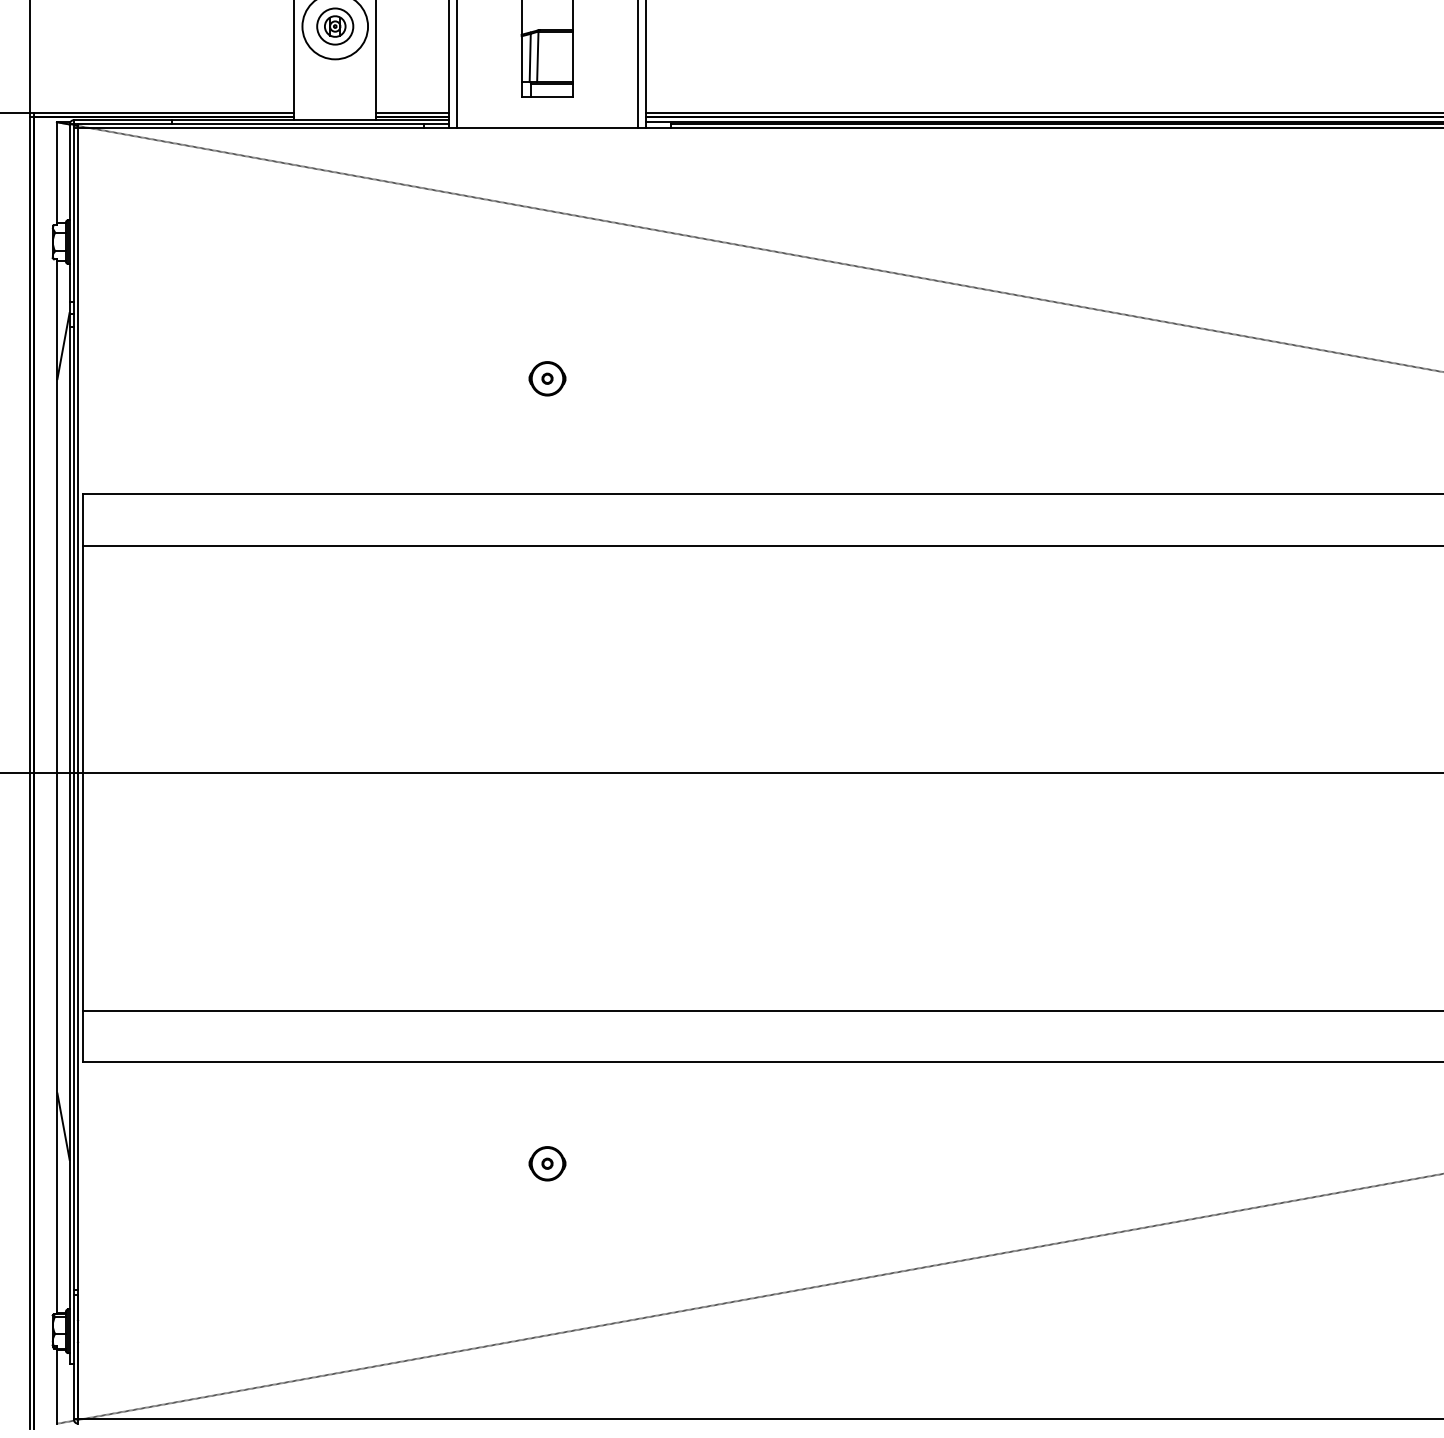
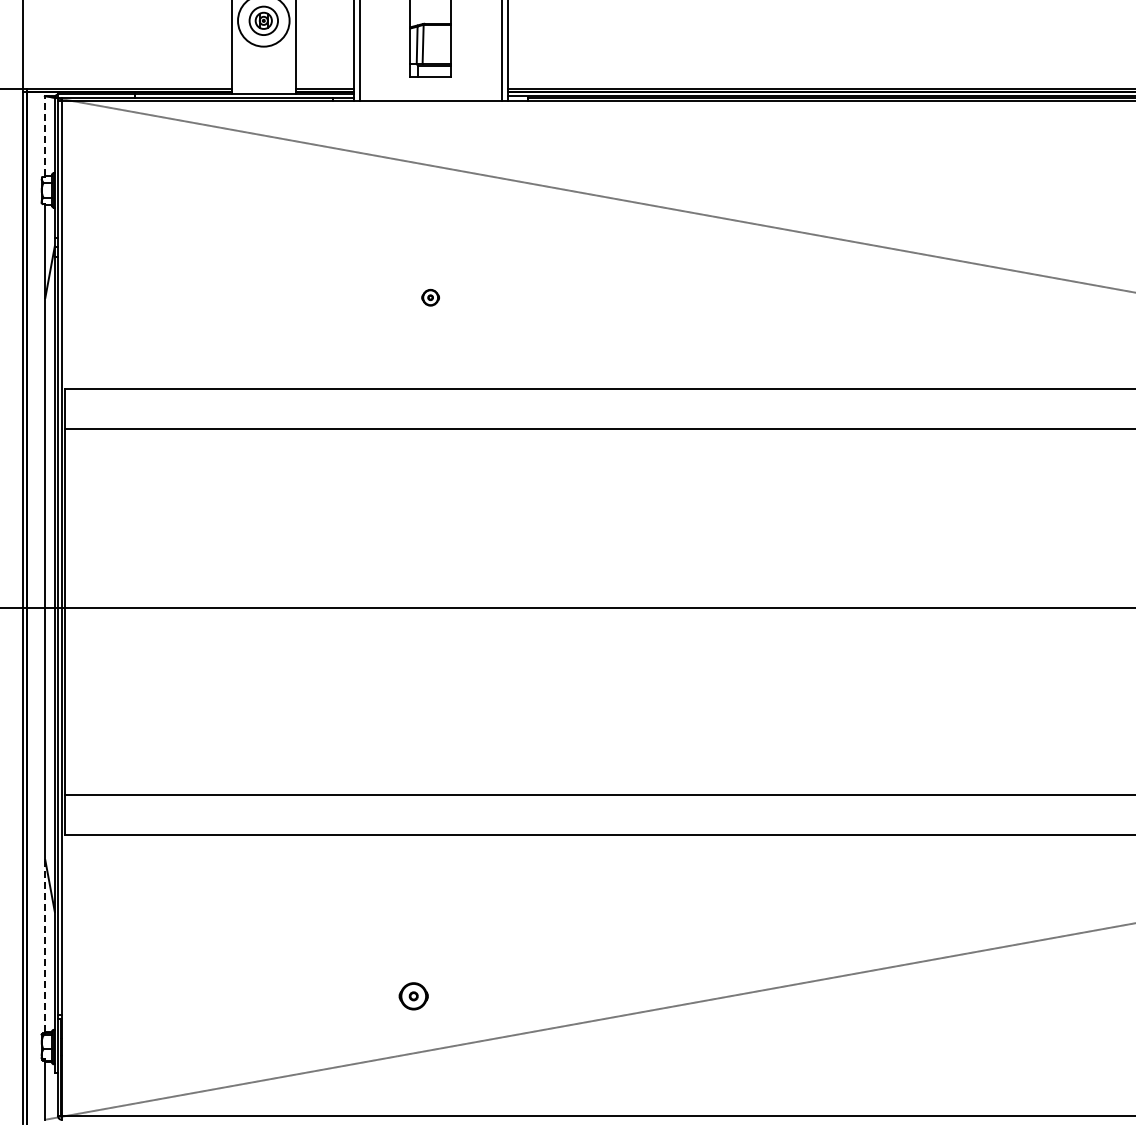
line: (56, 172) -> (44, 135), solid -> dashed
part: (547, 378) -> (430, 297), size x0.6
part: (547, 1163) -> (413, 996), moved
line: (56, 1203) -> (44, 946), solid -> dashed

